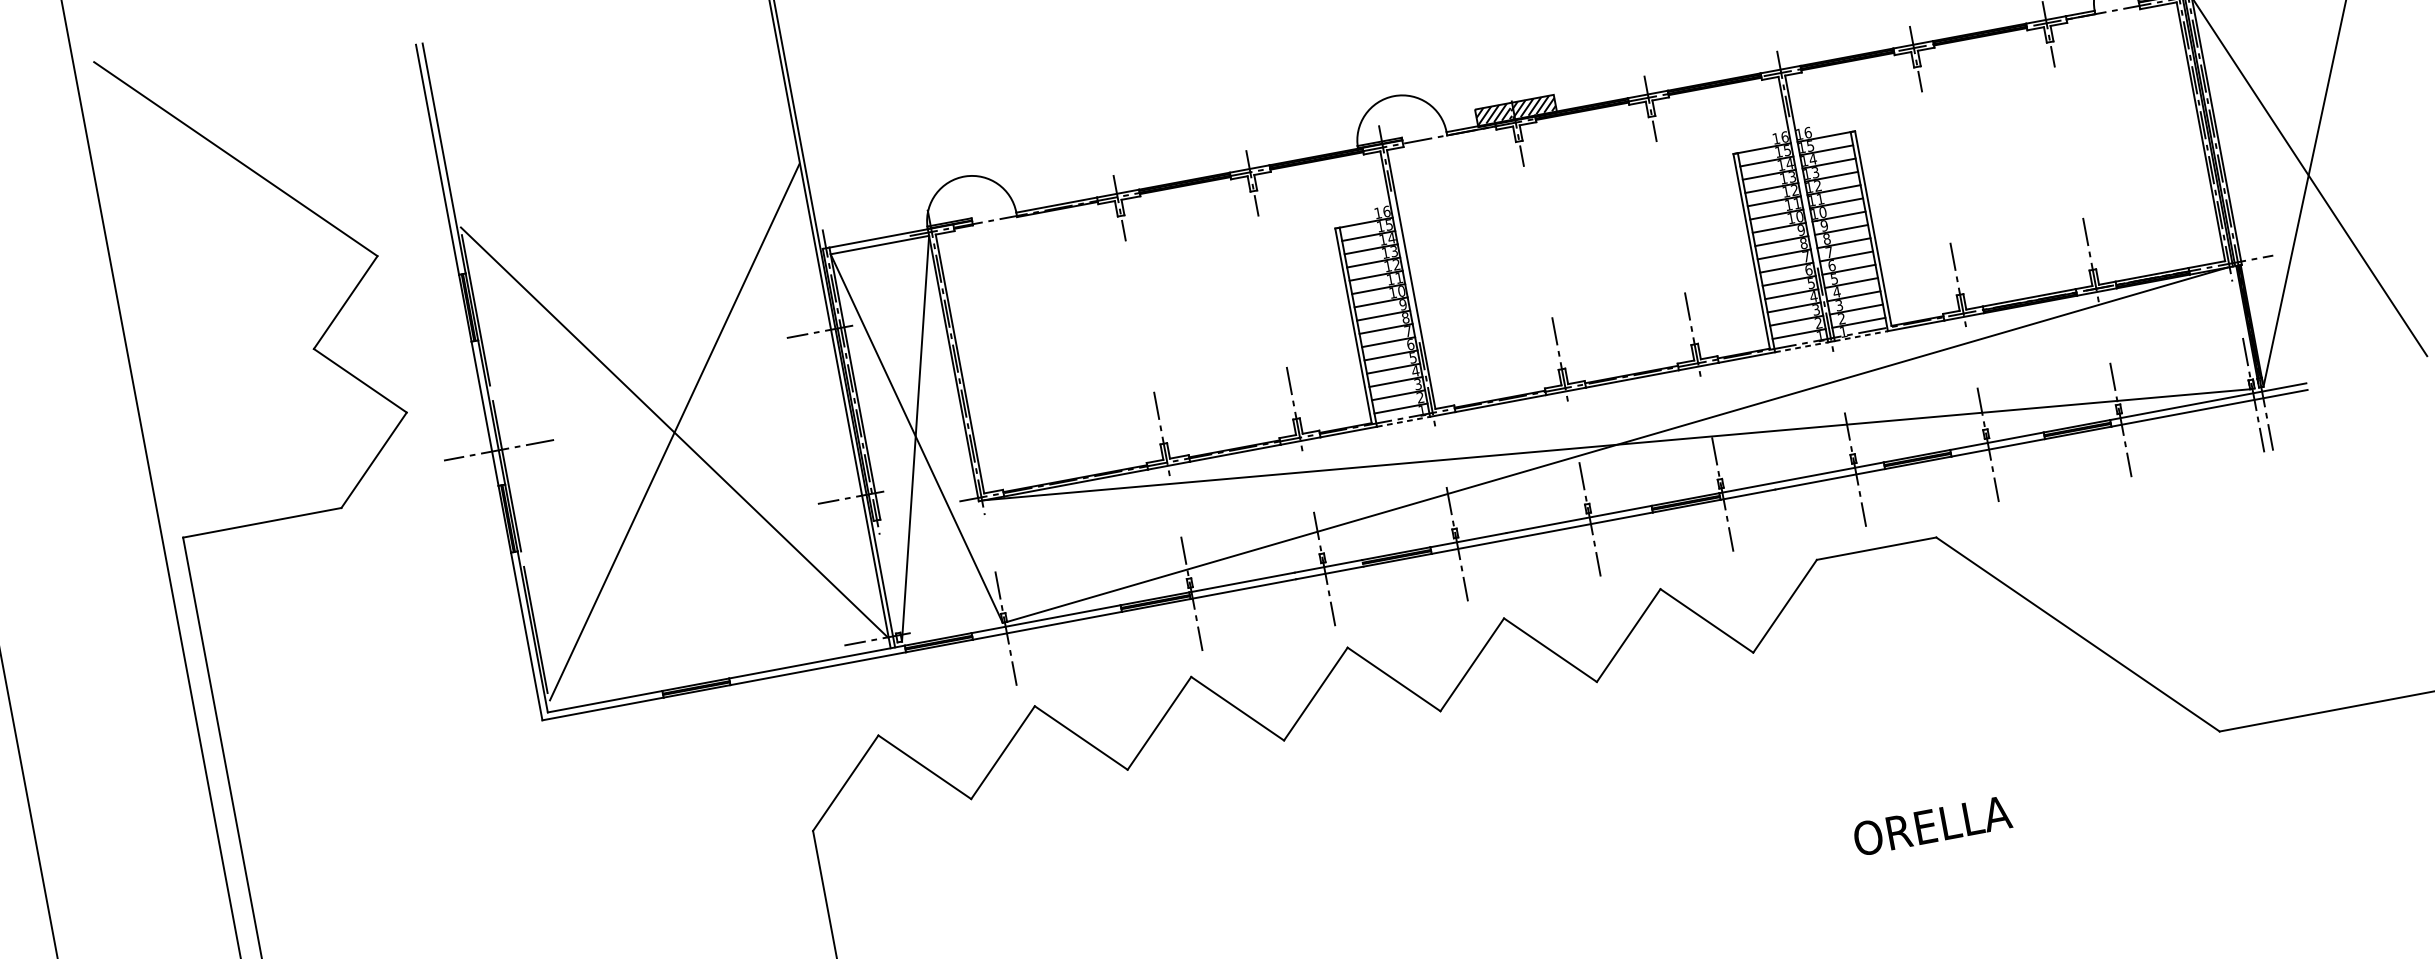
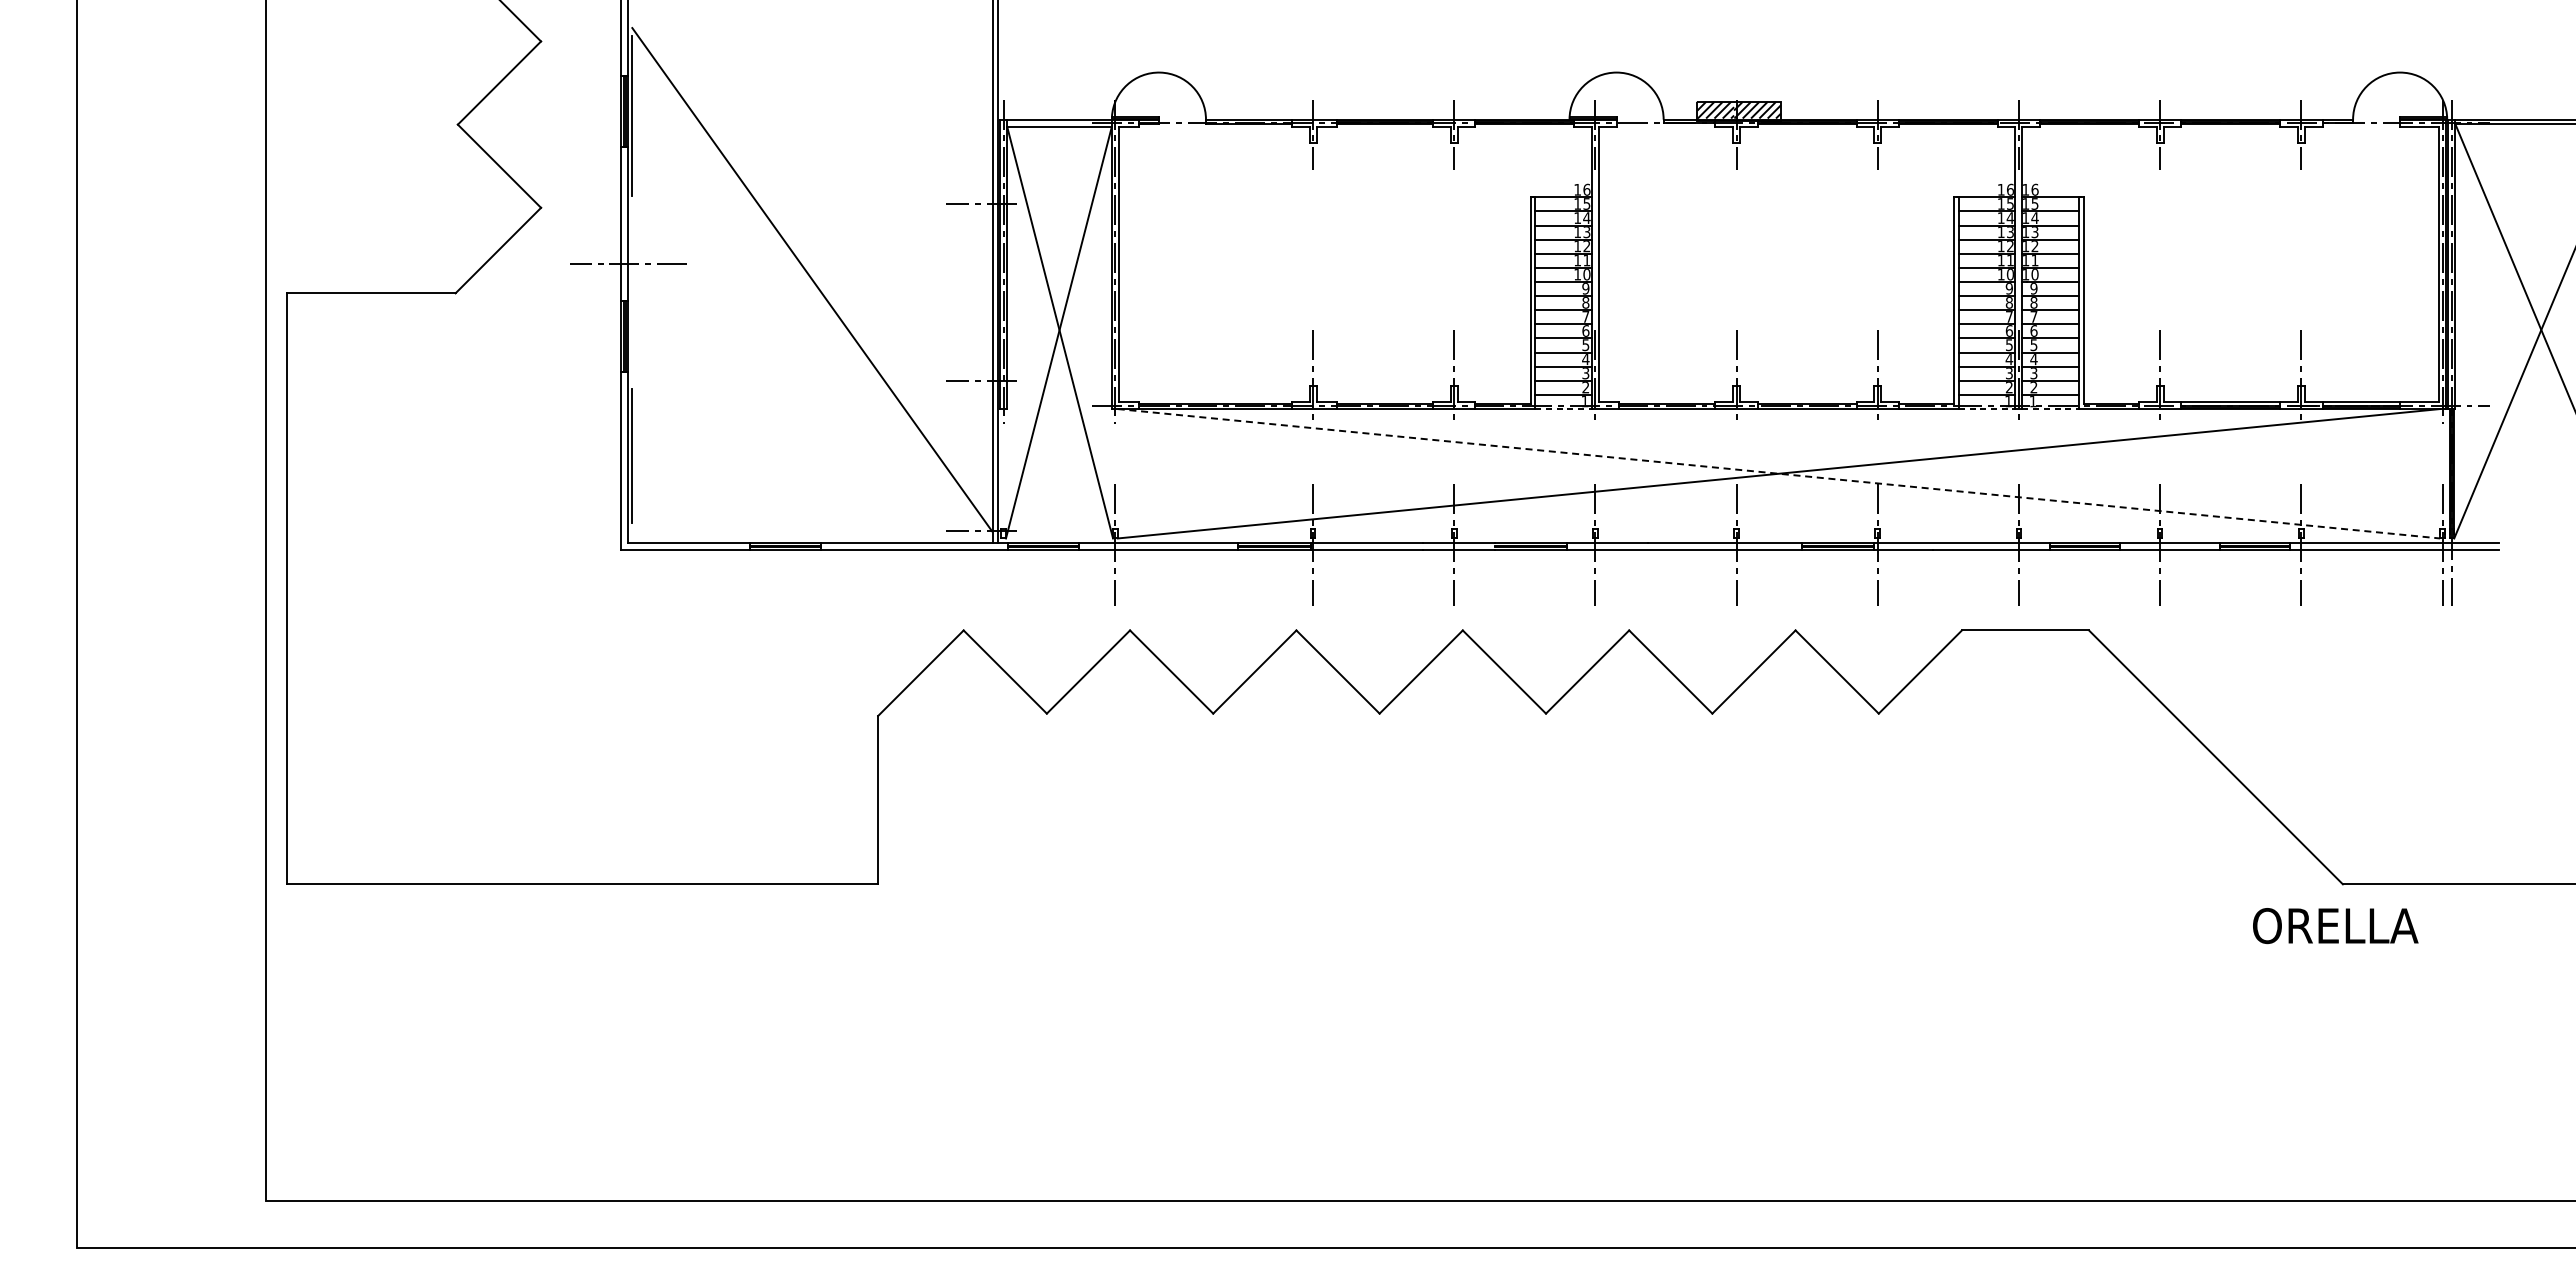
line: (674, 432) -> (812, 279), removed
line: (1617, 444) -> (1779, 473), solid -> dashed
line: (506, 476) -> (631, 292), removed
text: (1932, 826) -> (2335, 926), moved

